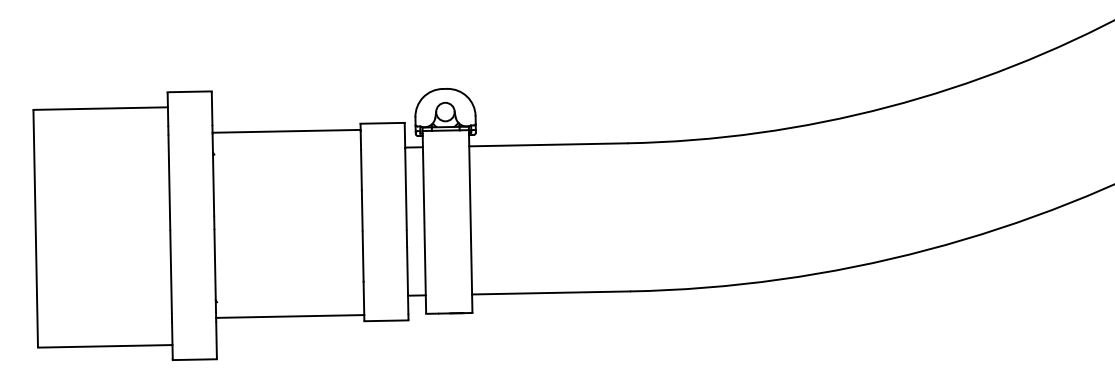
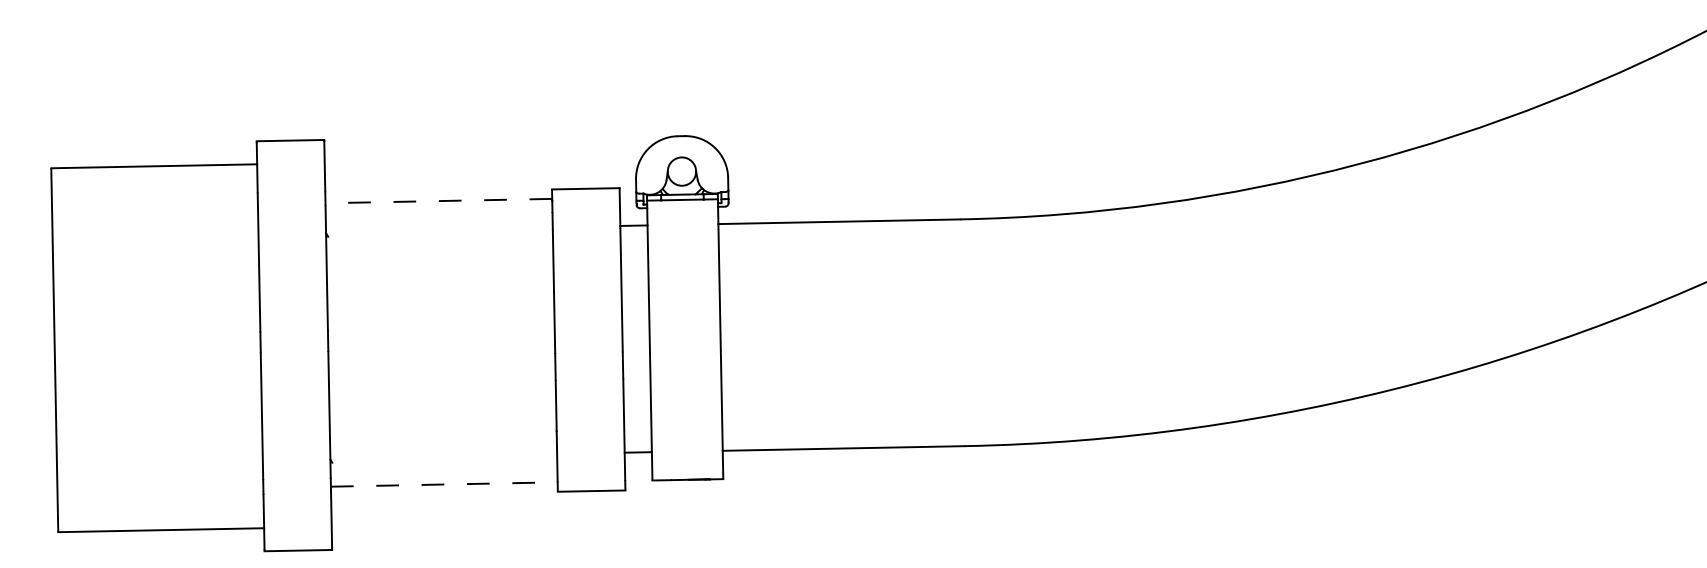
line: (286, 131) -> (438, 201), solid -> dashed
line: (290, 316) -> (444, 484), solid -> dashed

